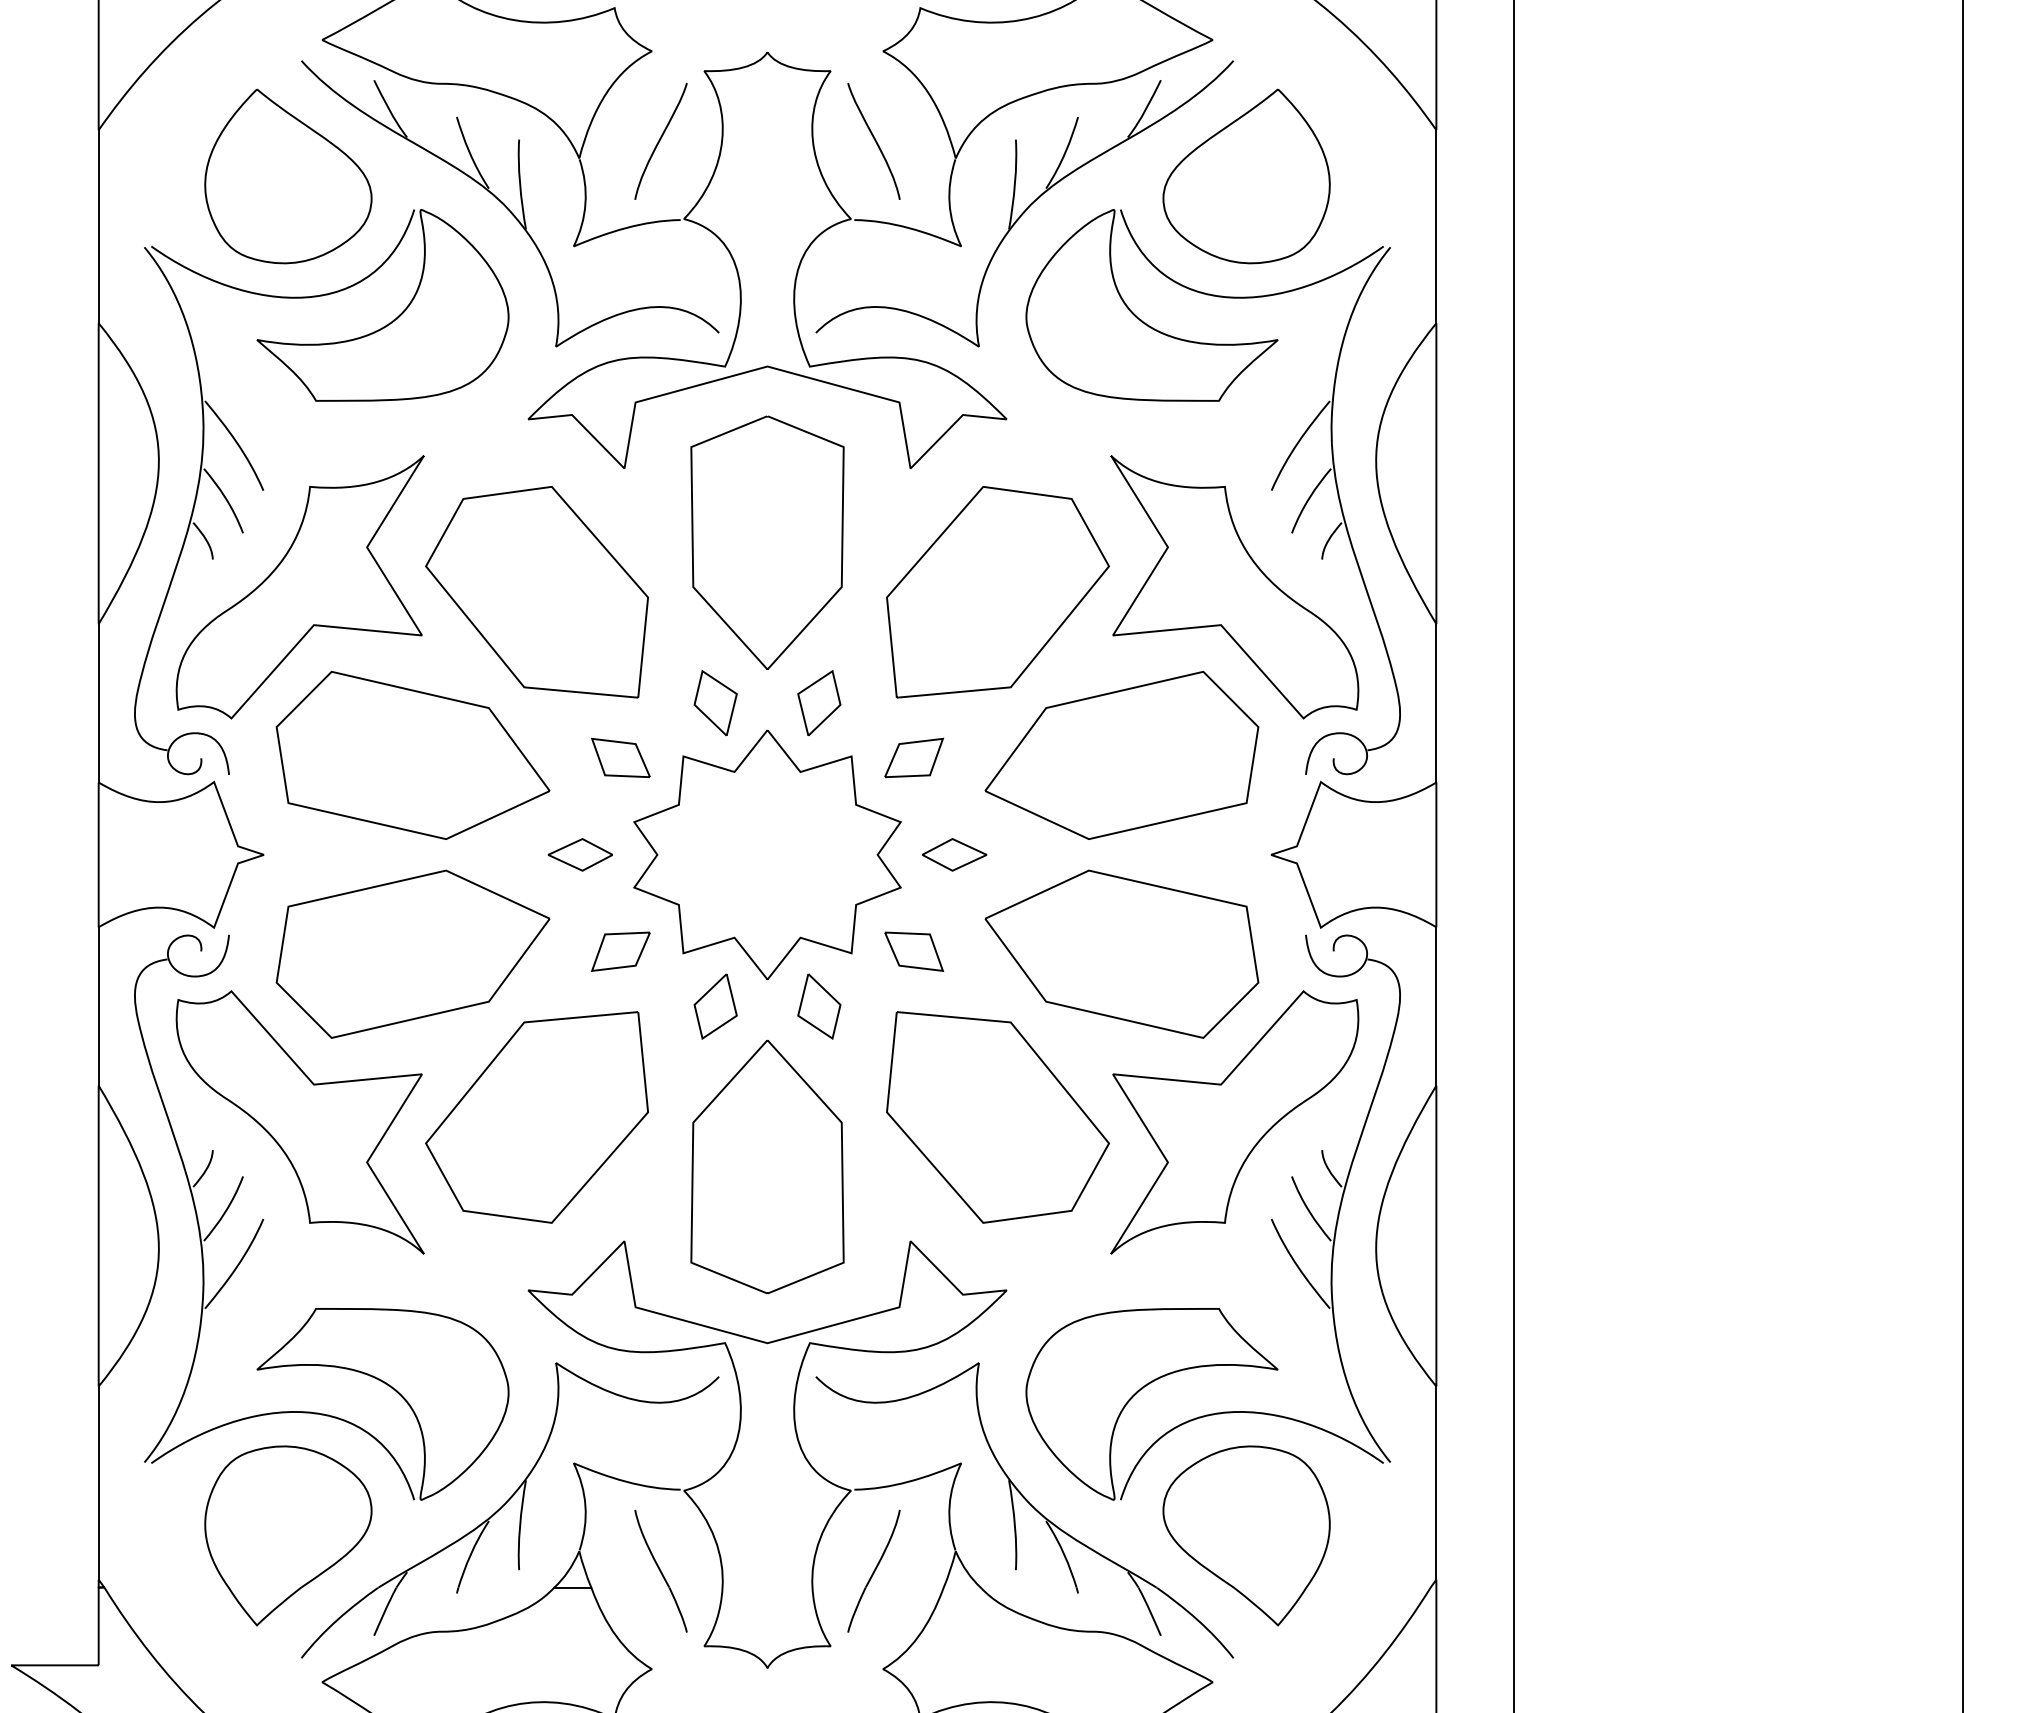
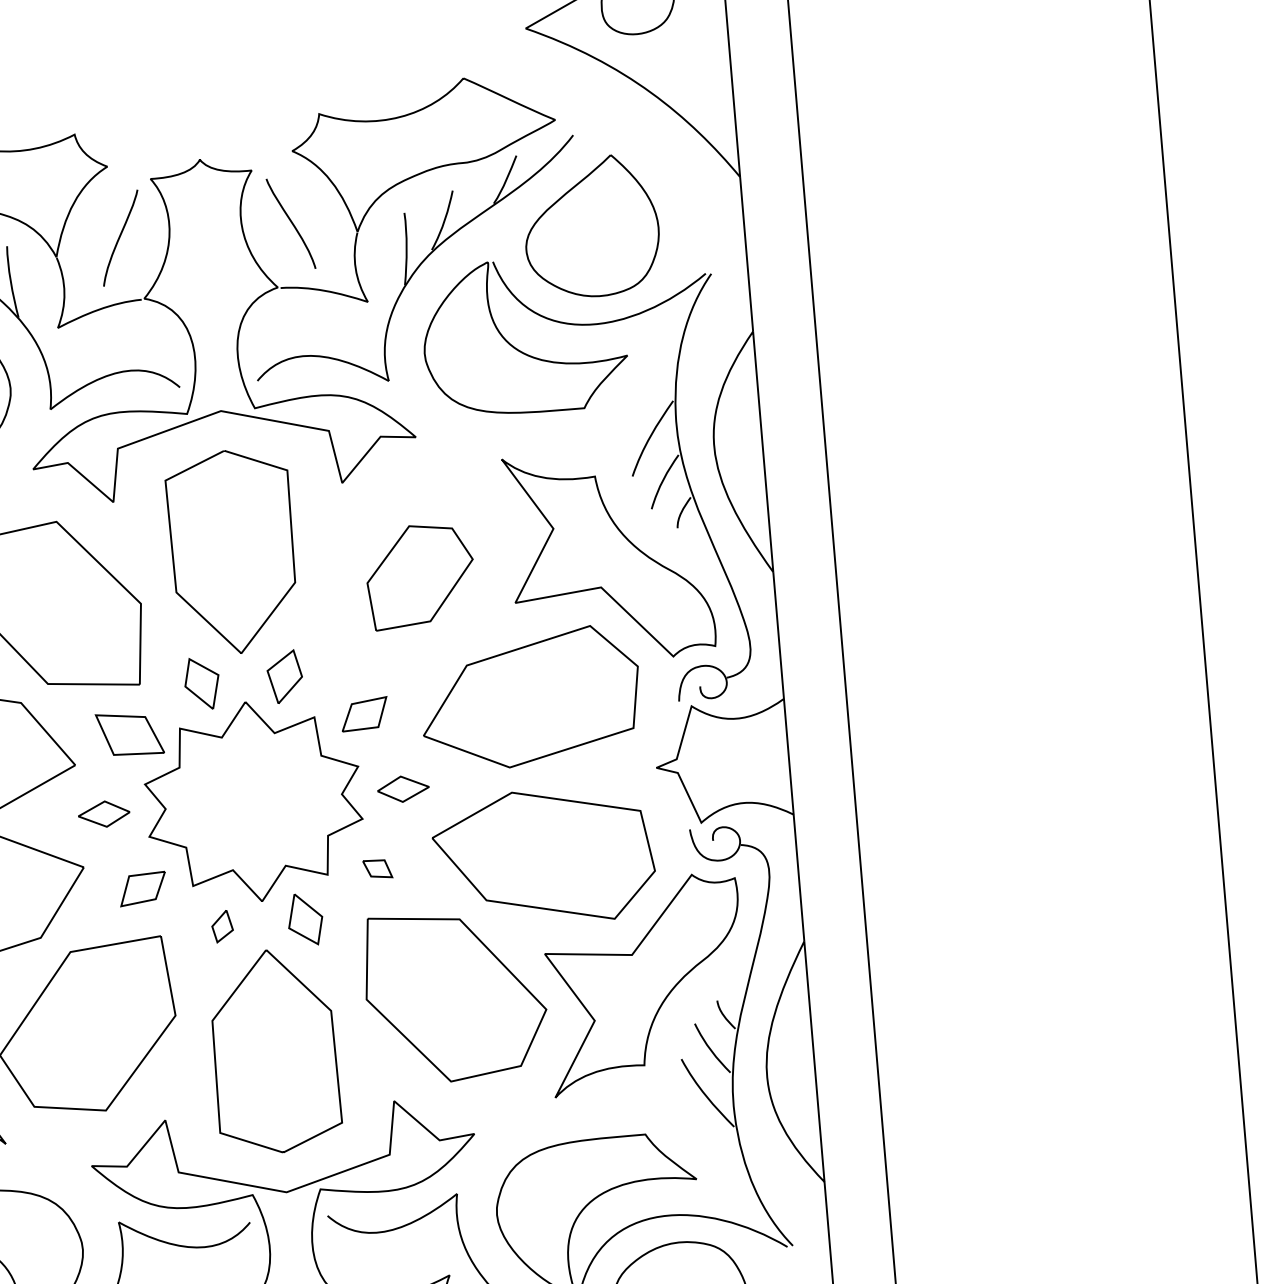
part: (997, 592) -> (420, 576), size x0.6
part: (620, 757) -> (129, 733), size x1.4
part: (914, 951) -> (377, 869), size x0.6
part: (715, 1006) -> (222, 926), size x0.6

